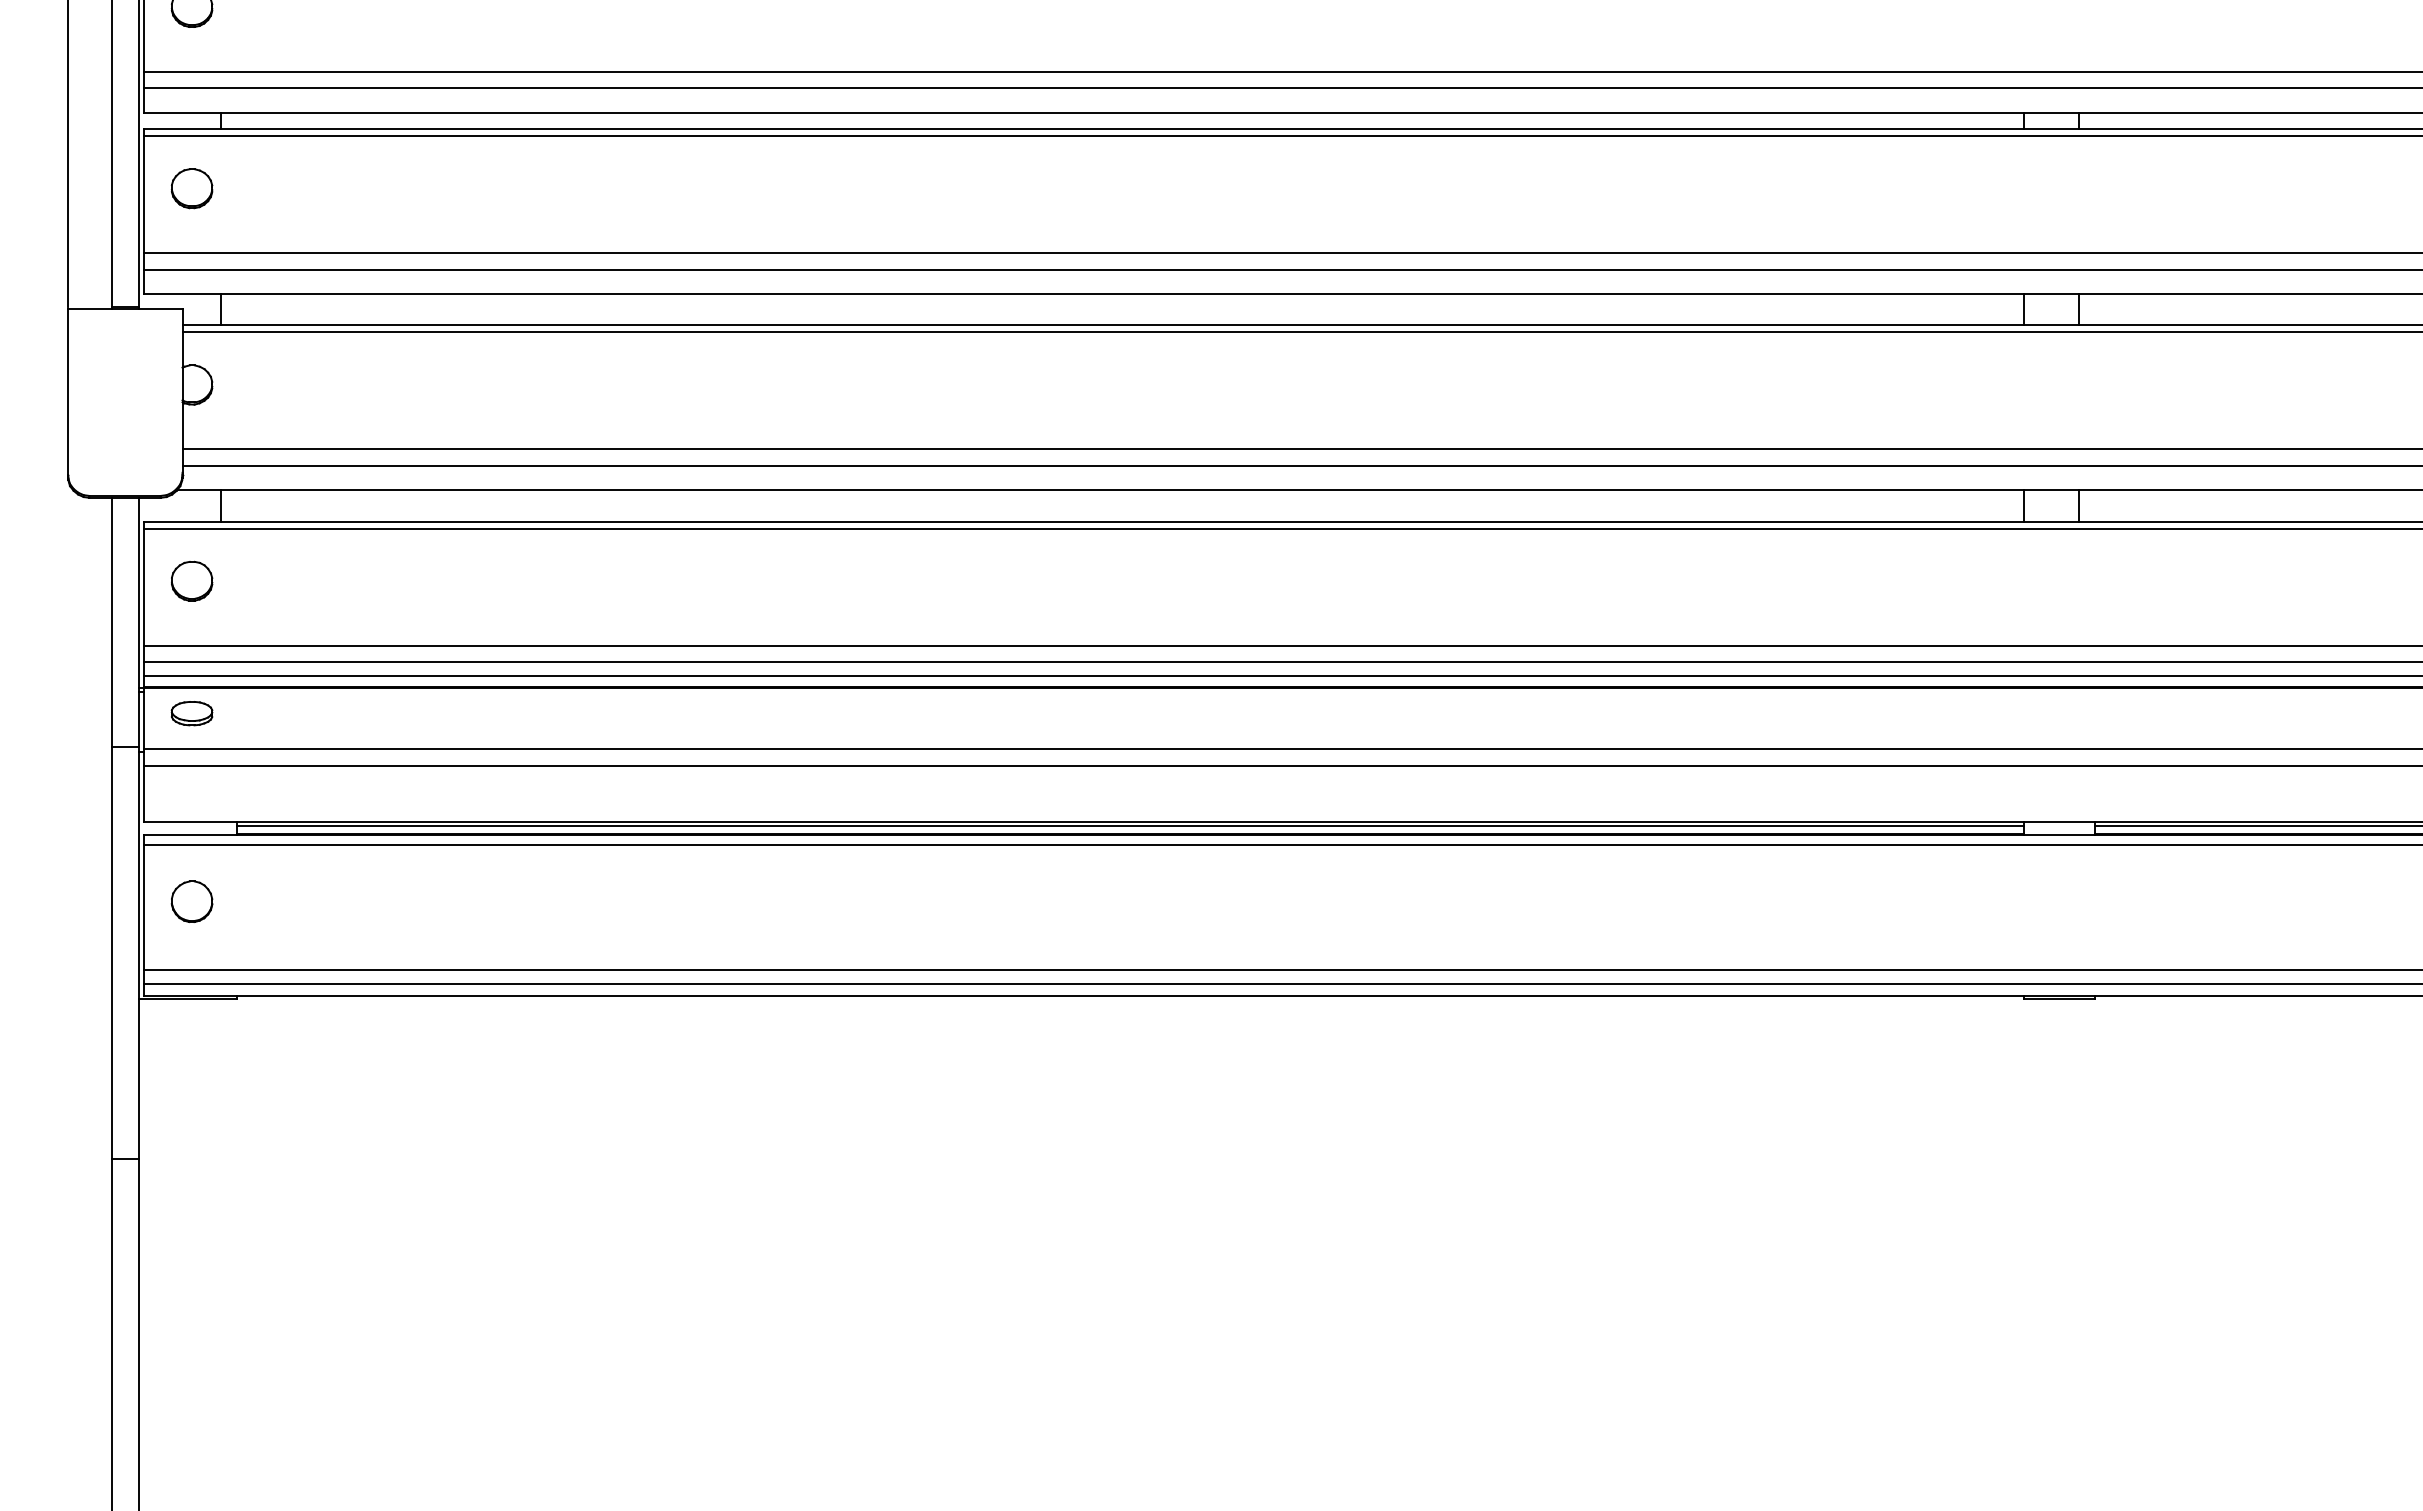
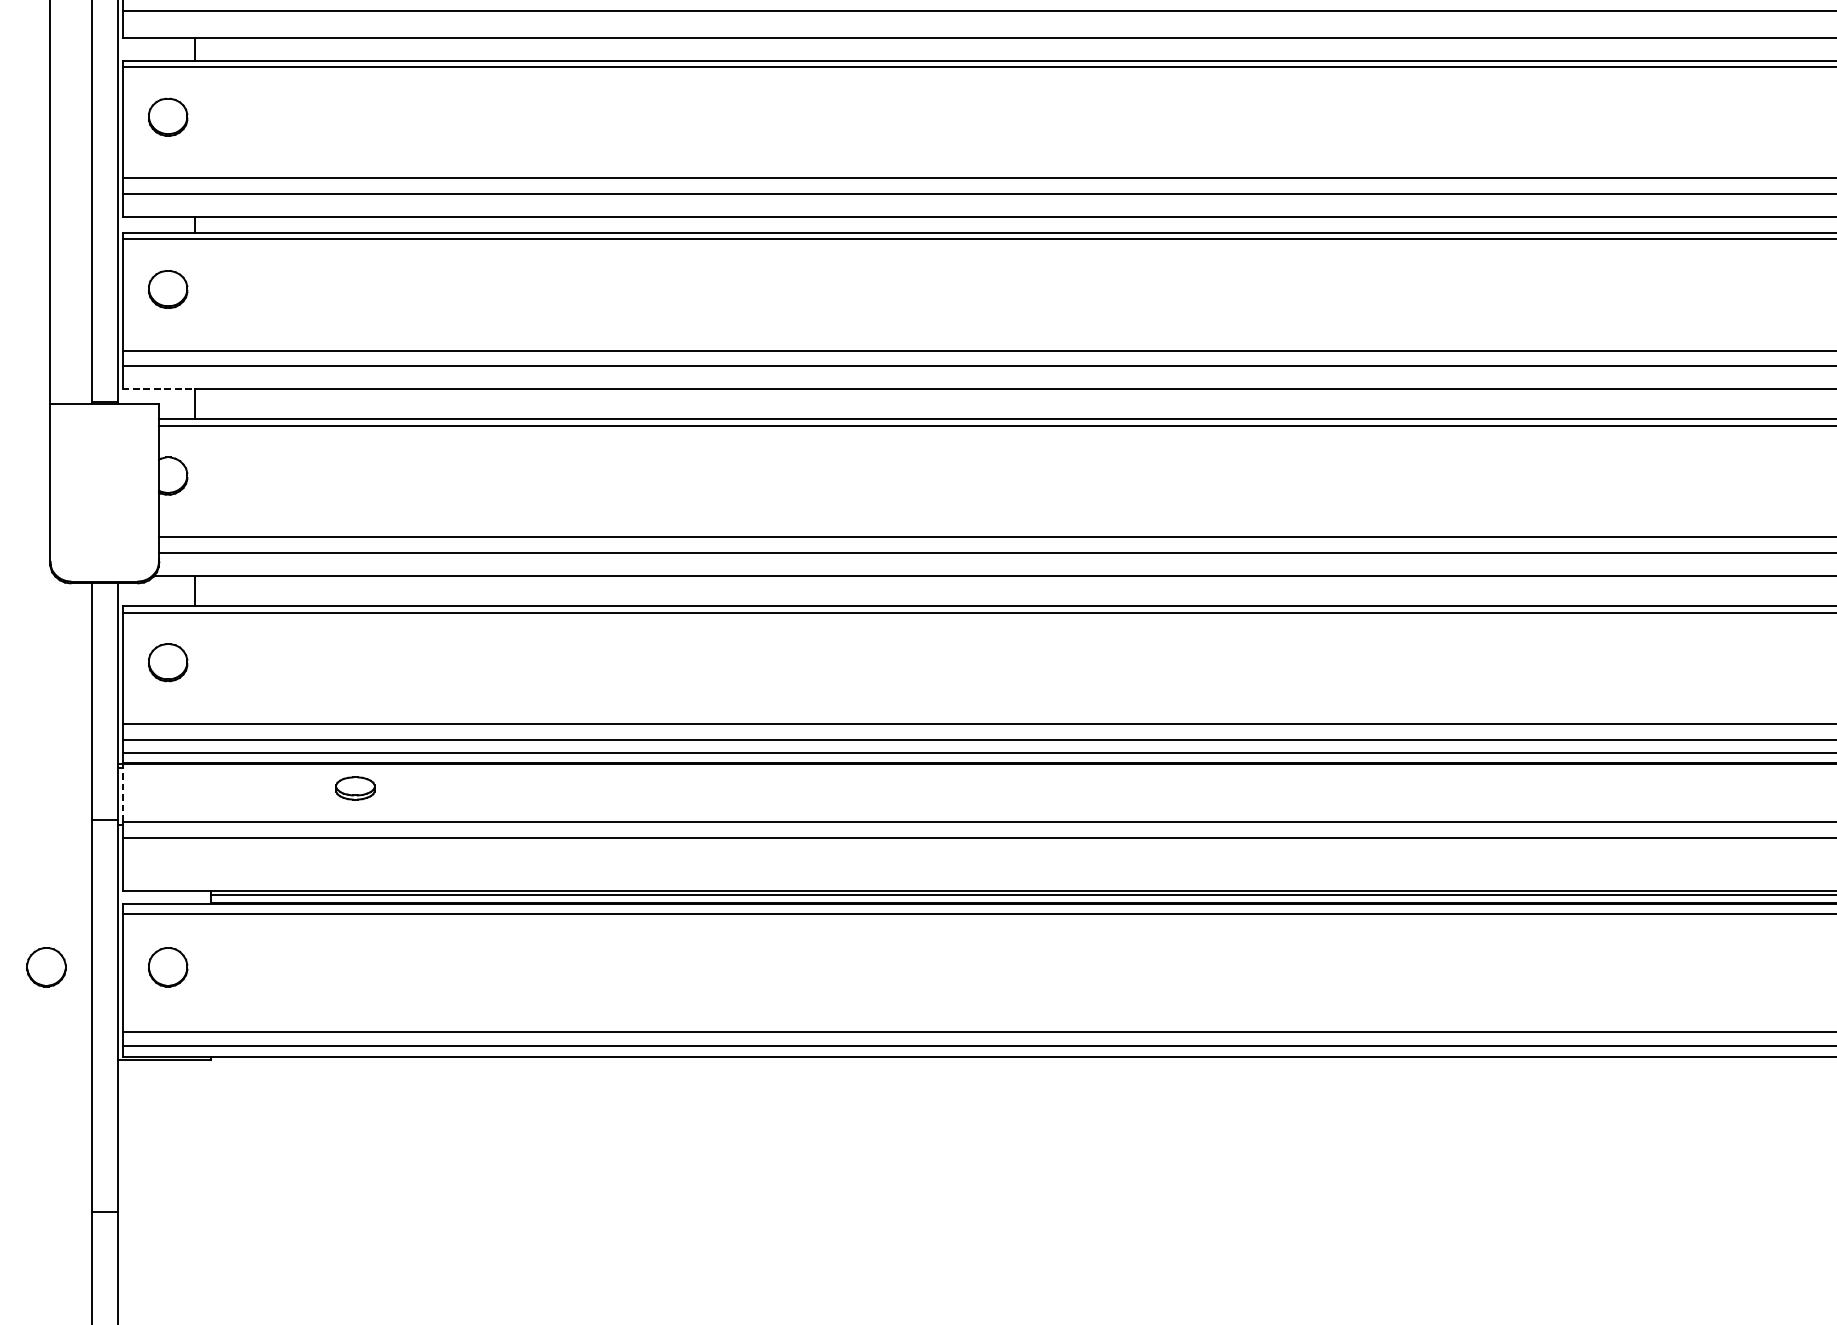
line: (182, 293) -> (159, 389), solid -> dashed
part: (191, 713) -> (354, 788), moved
line: (144, 719) -> (122, 794), solid -> dashed
part: (63, 901) -> (45, 967), added

